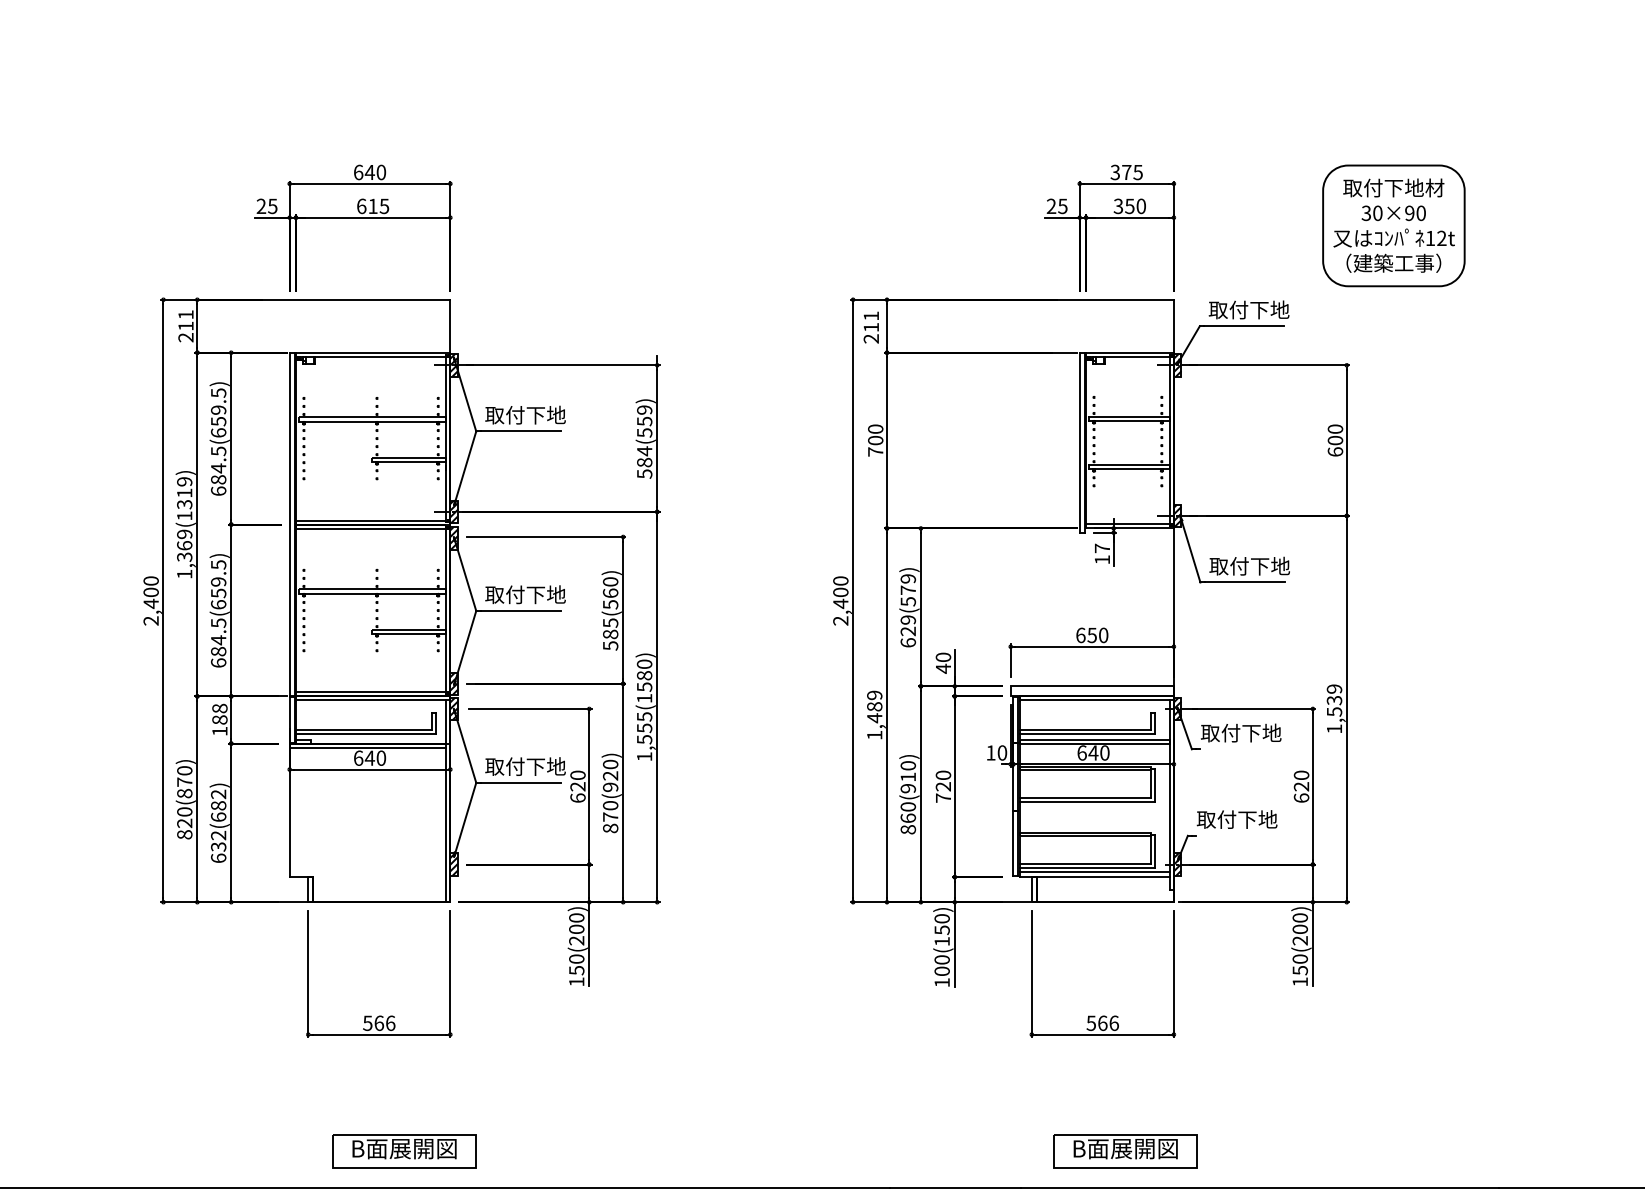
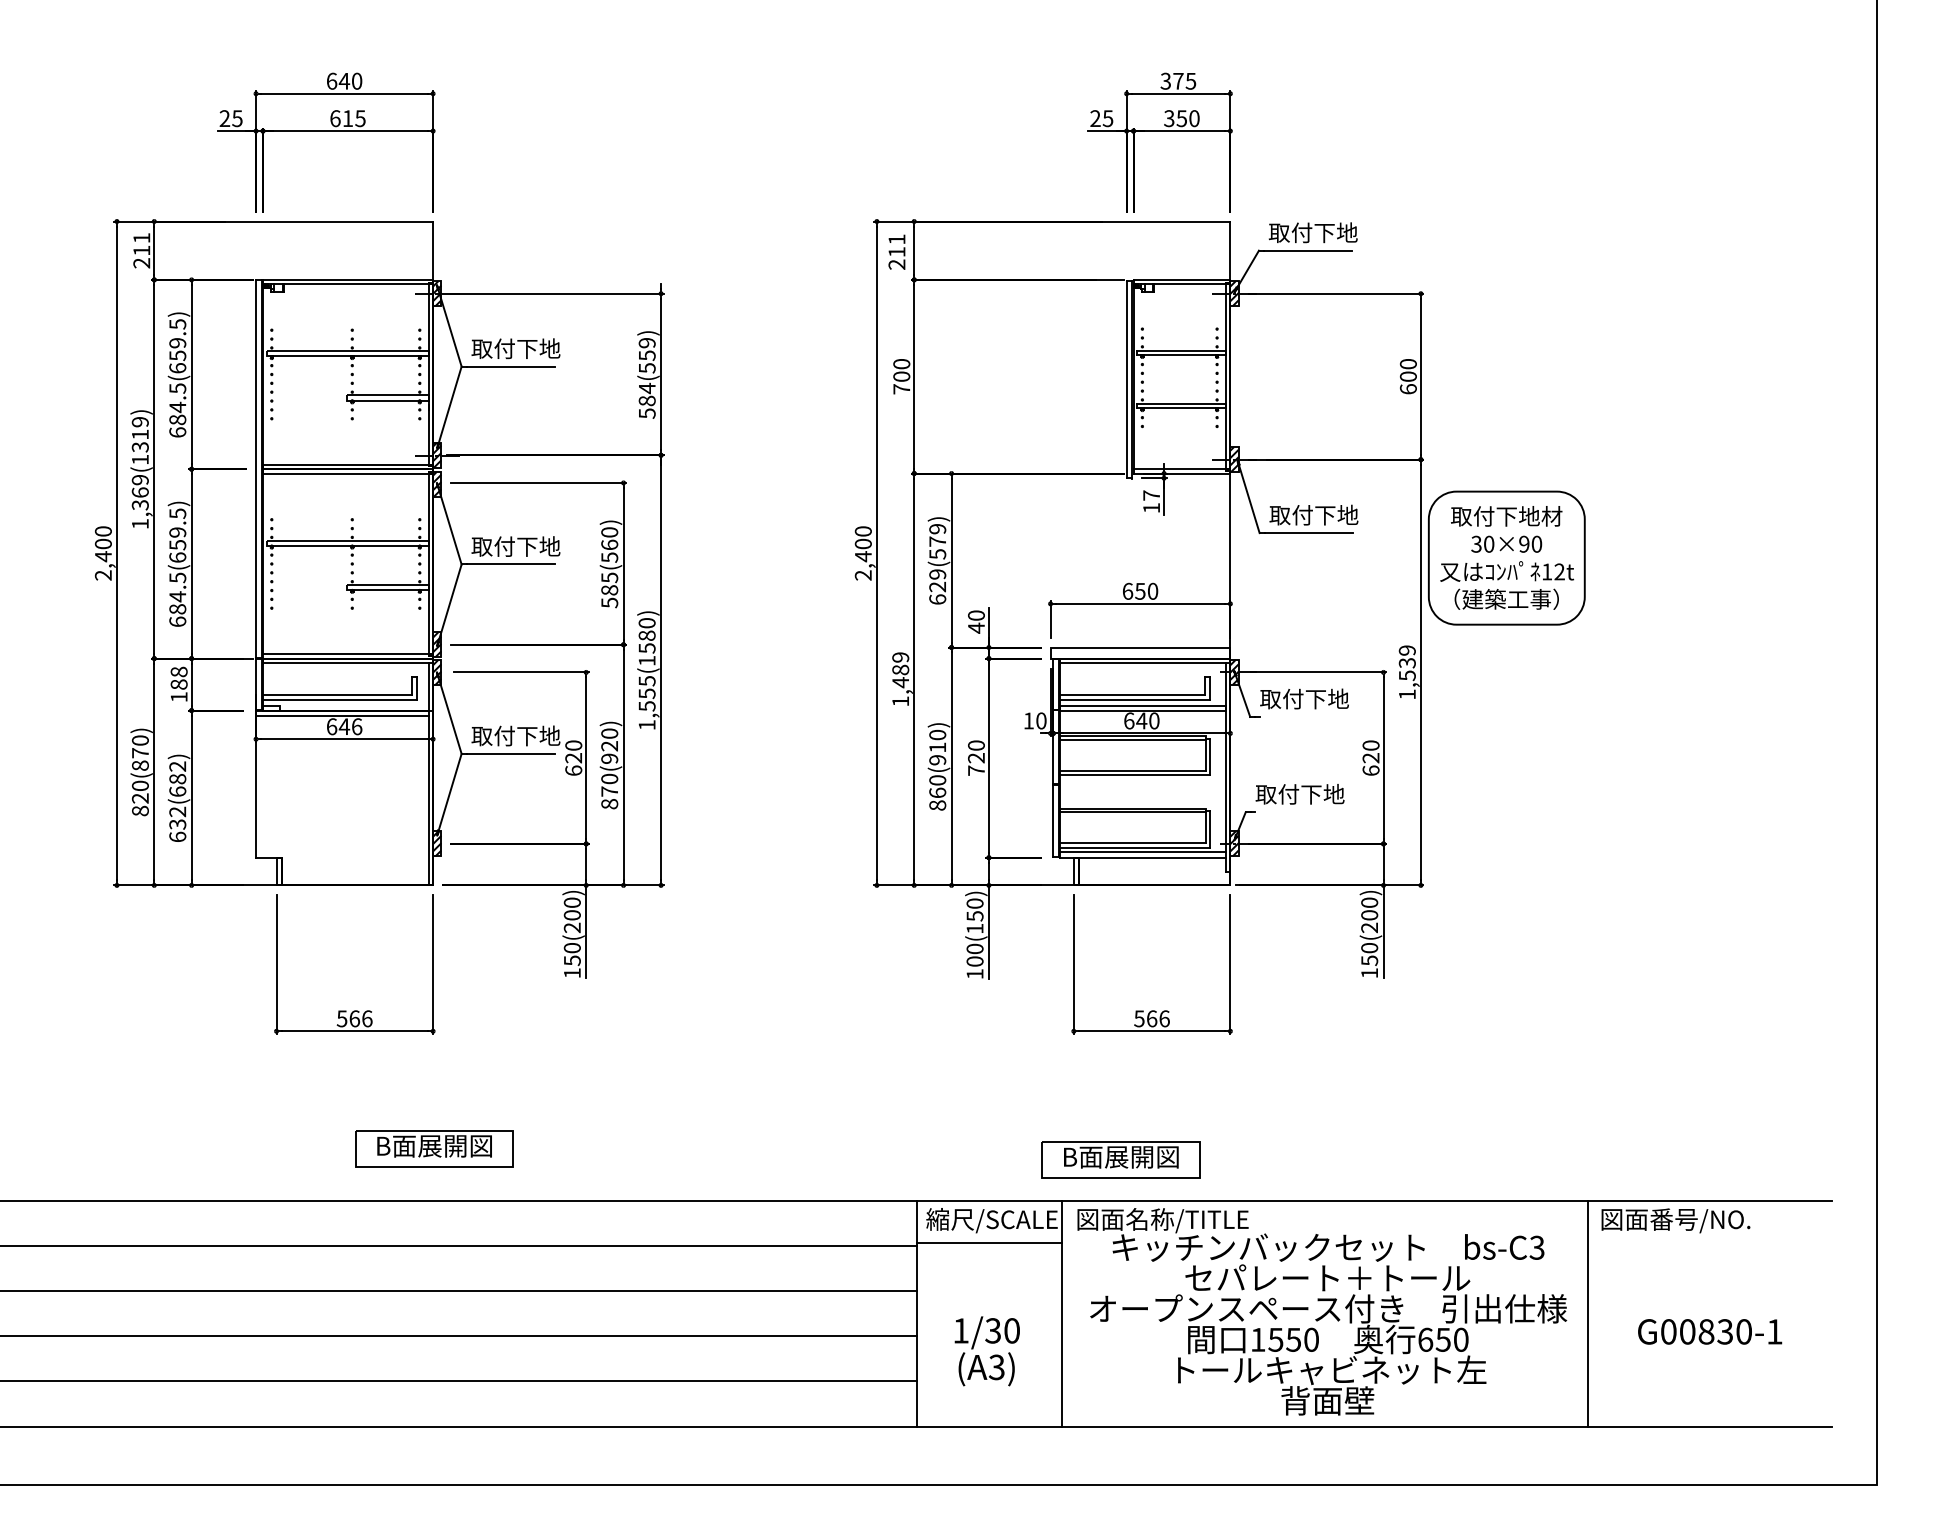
part: (1393, 225) -> (1506, 557), moved
text: (381, 758) -> (357, 726), 640 -> 646
part: (404, 1150) -> (434, 1148), moved
part: (1124, 1150) -> (1120, 1159), moved

